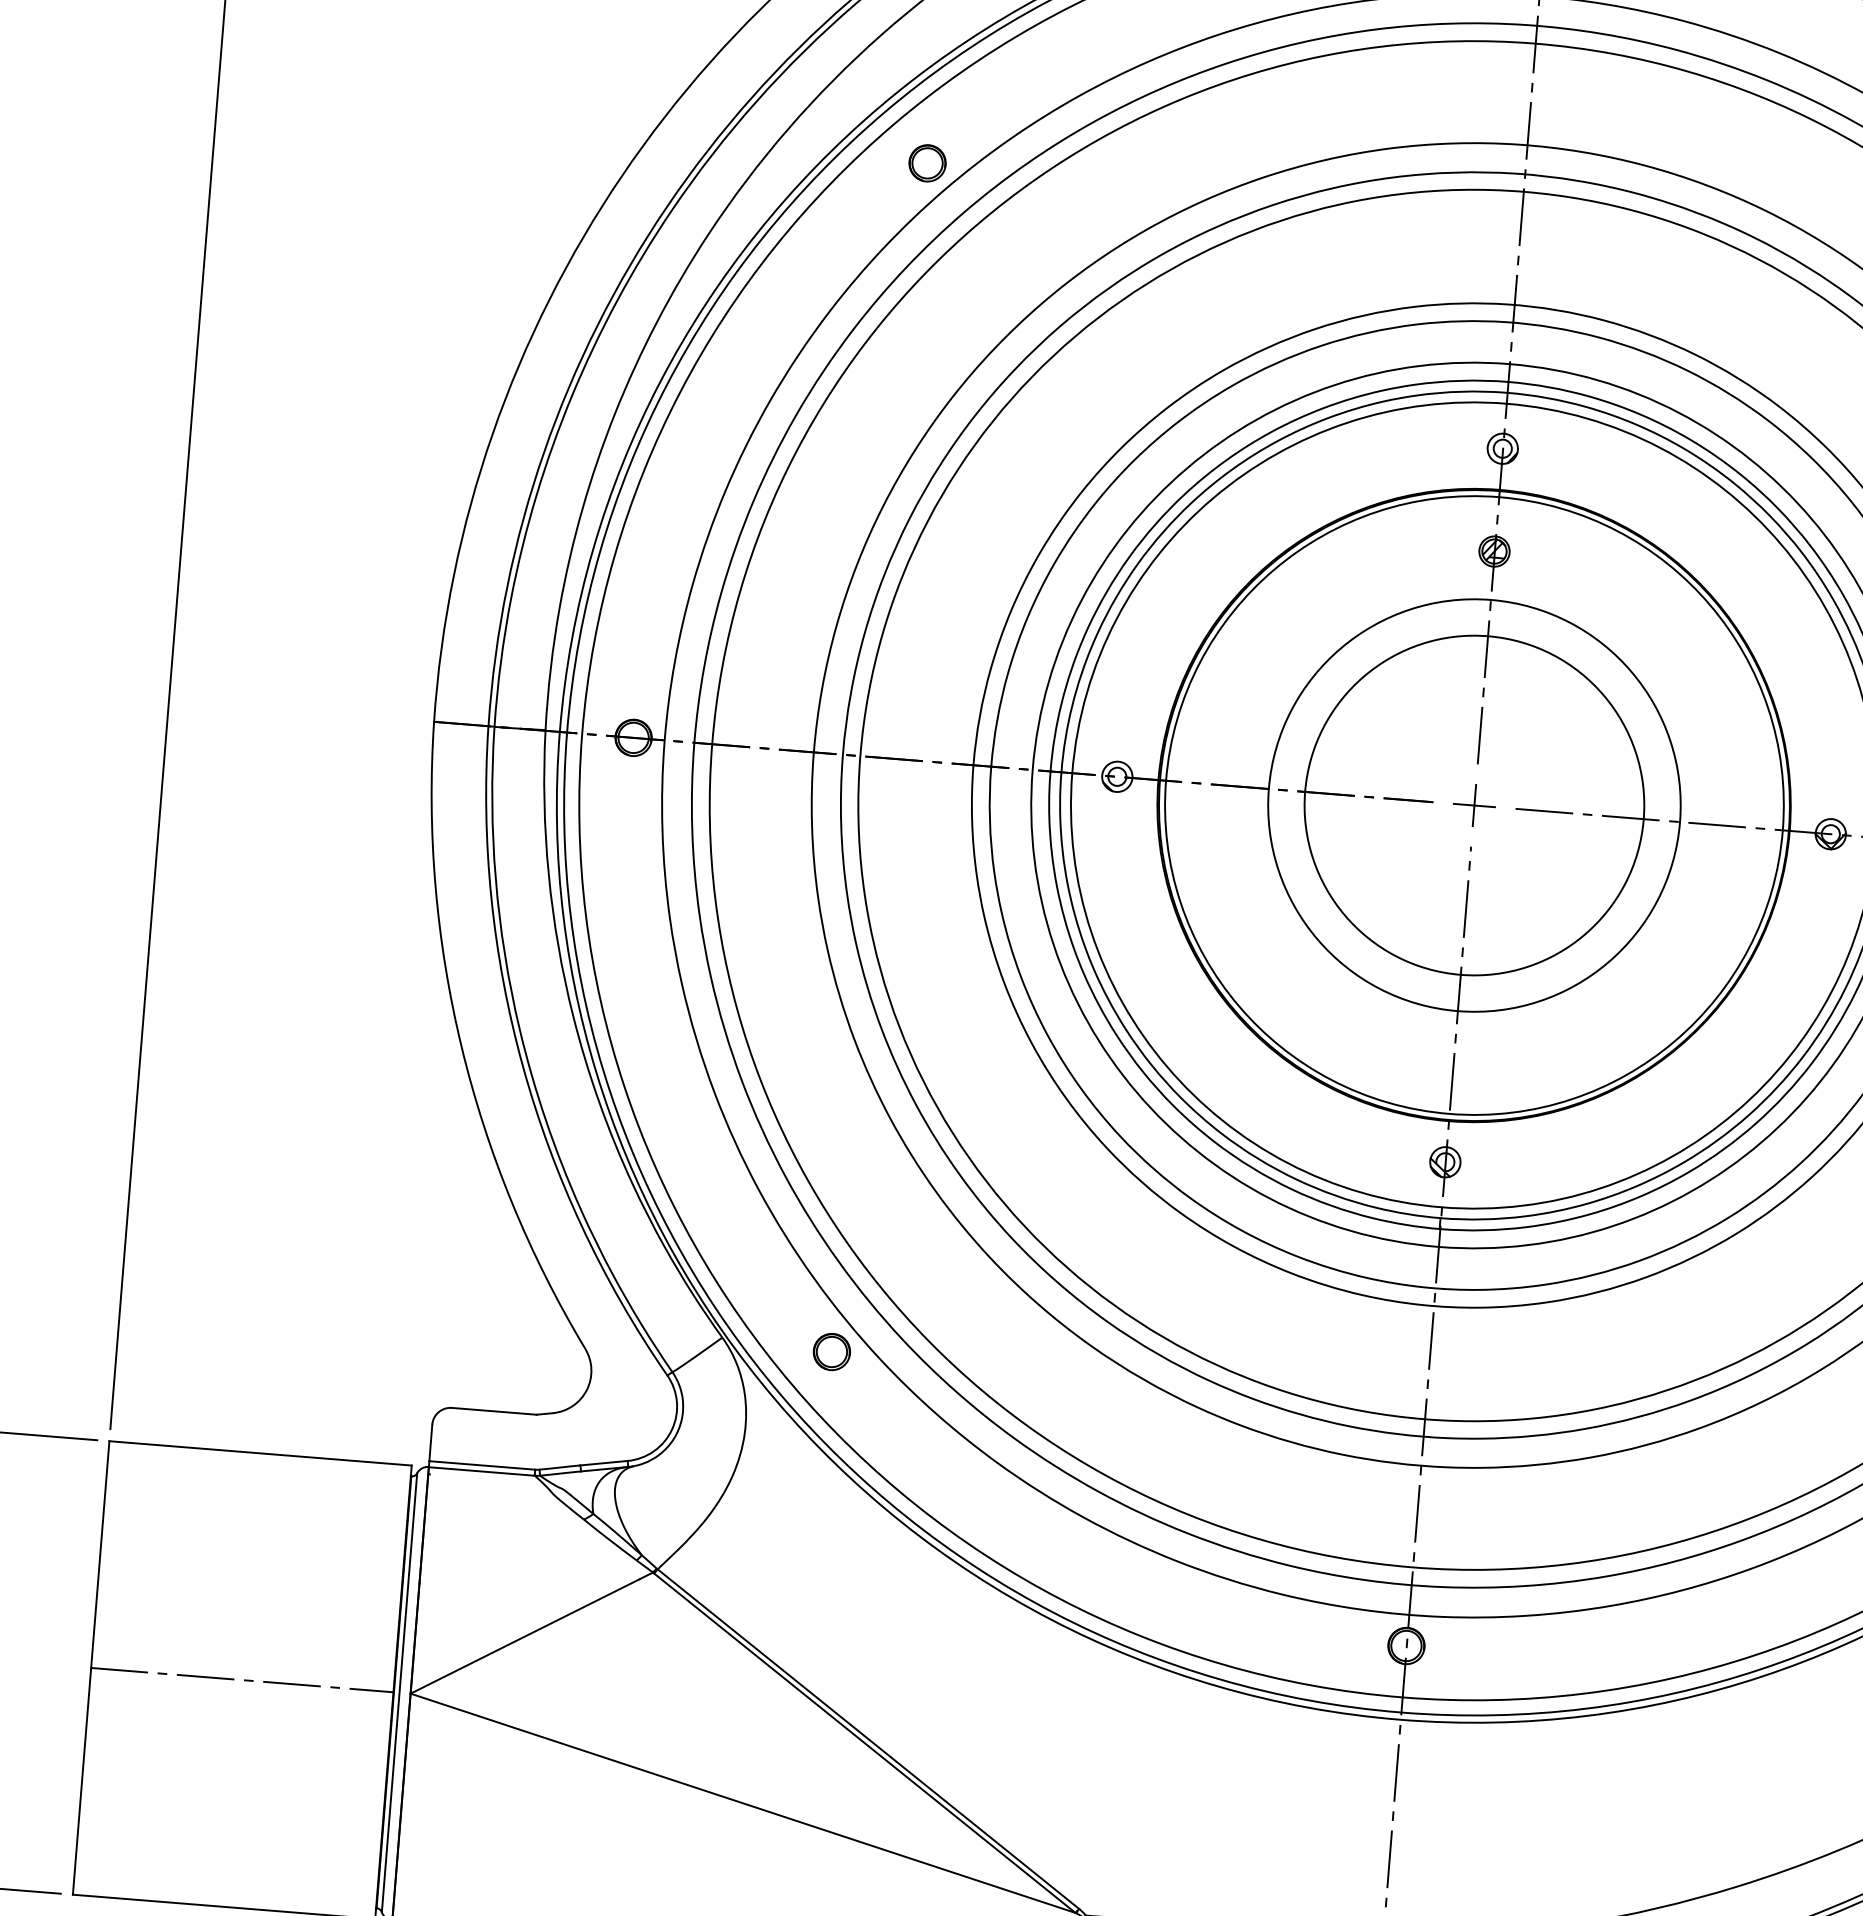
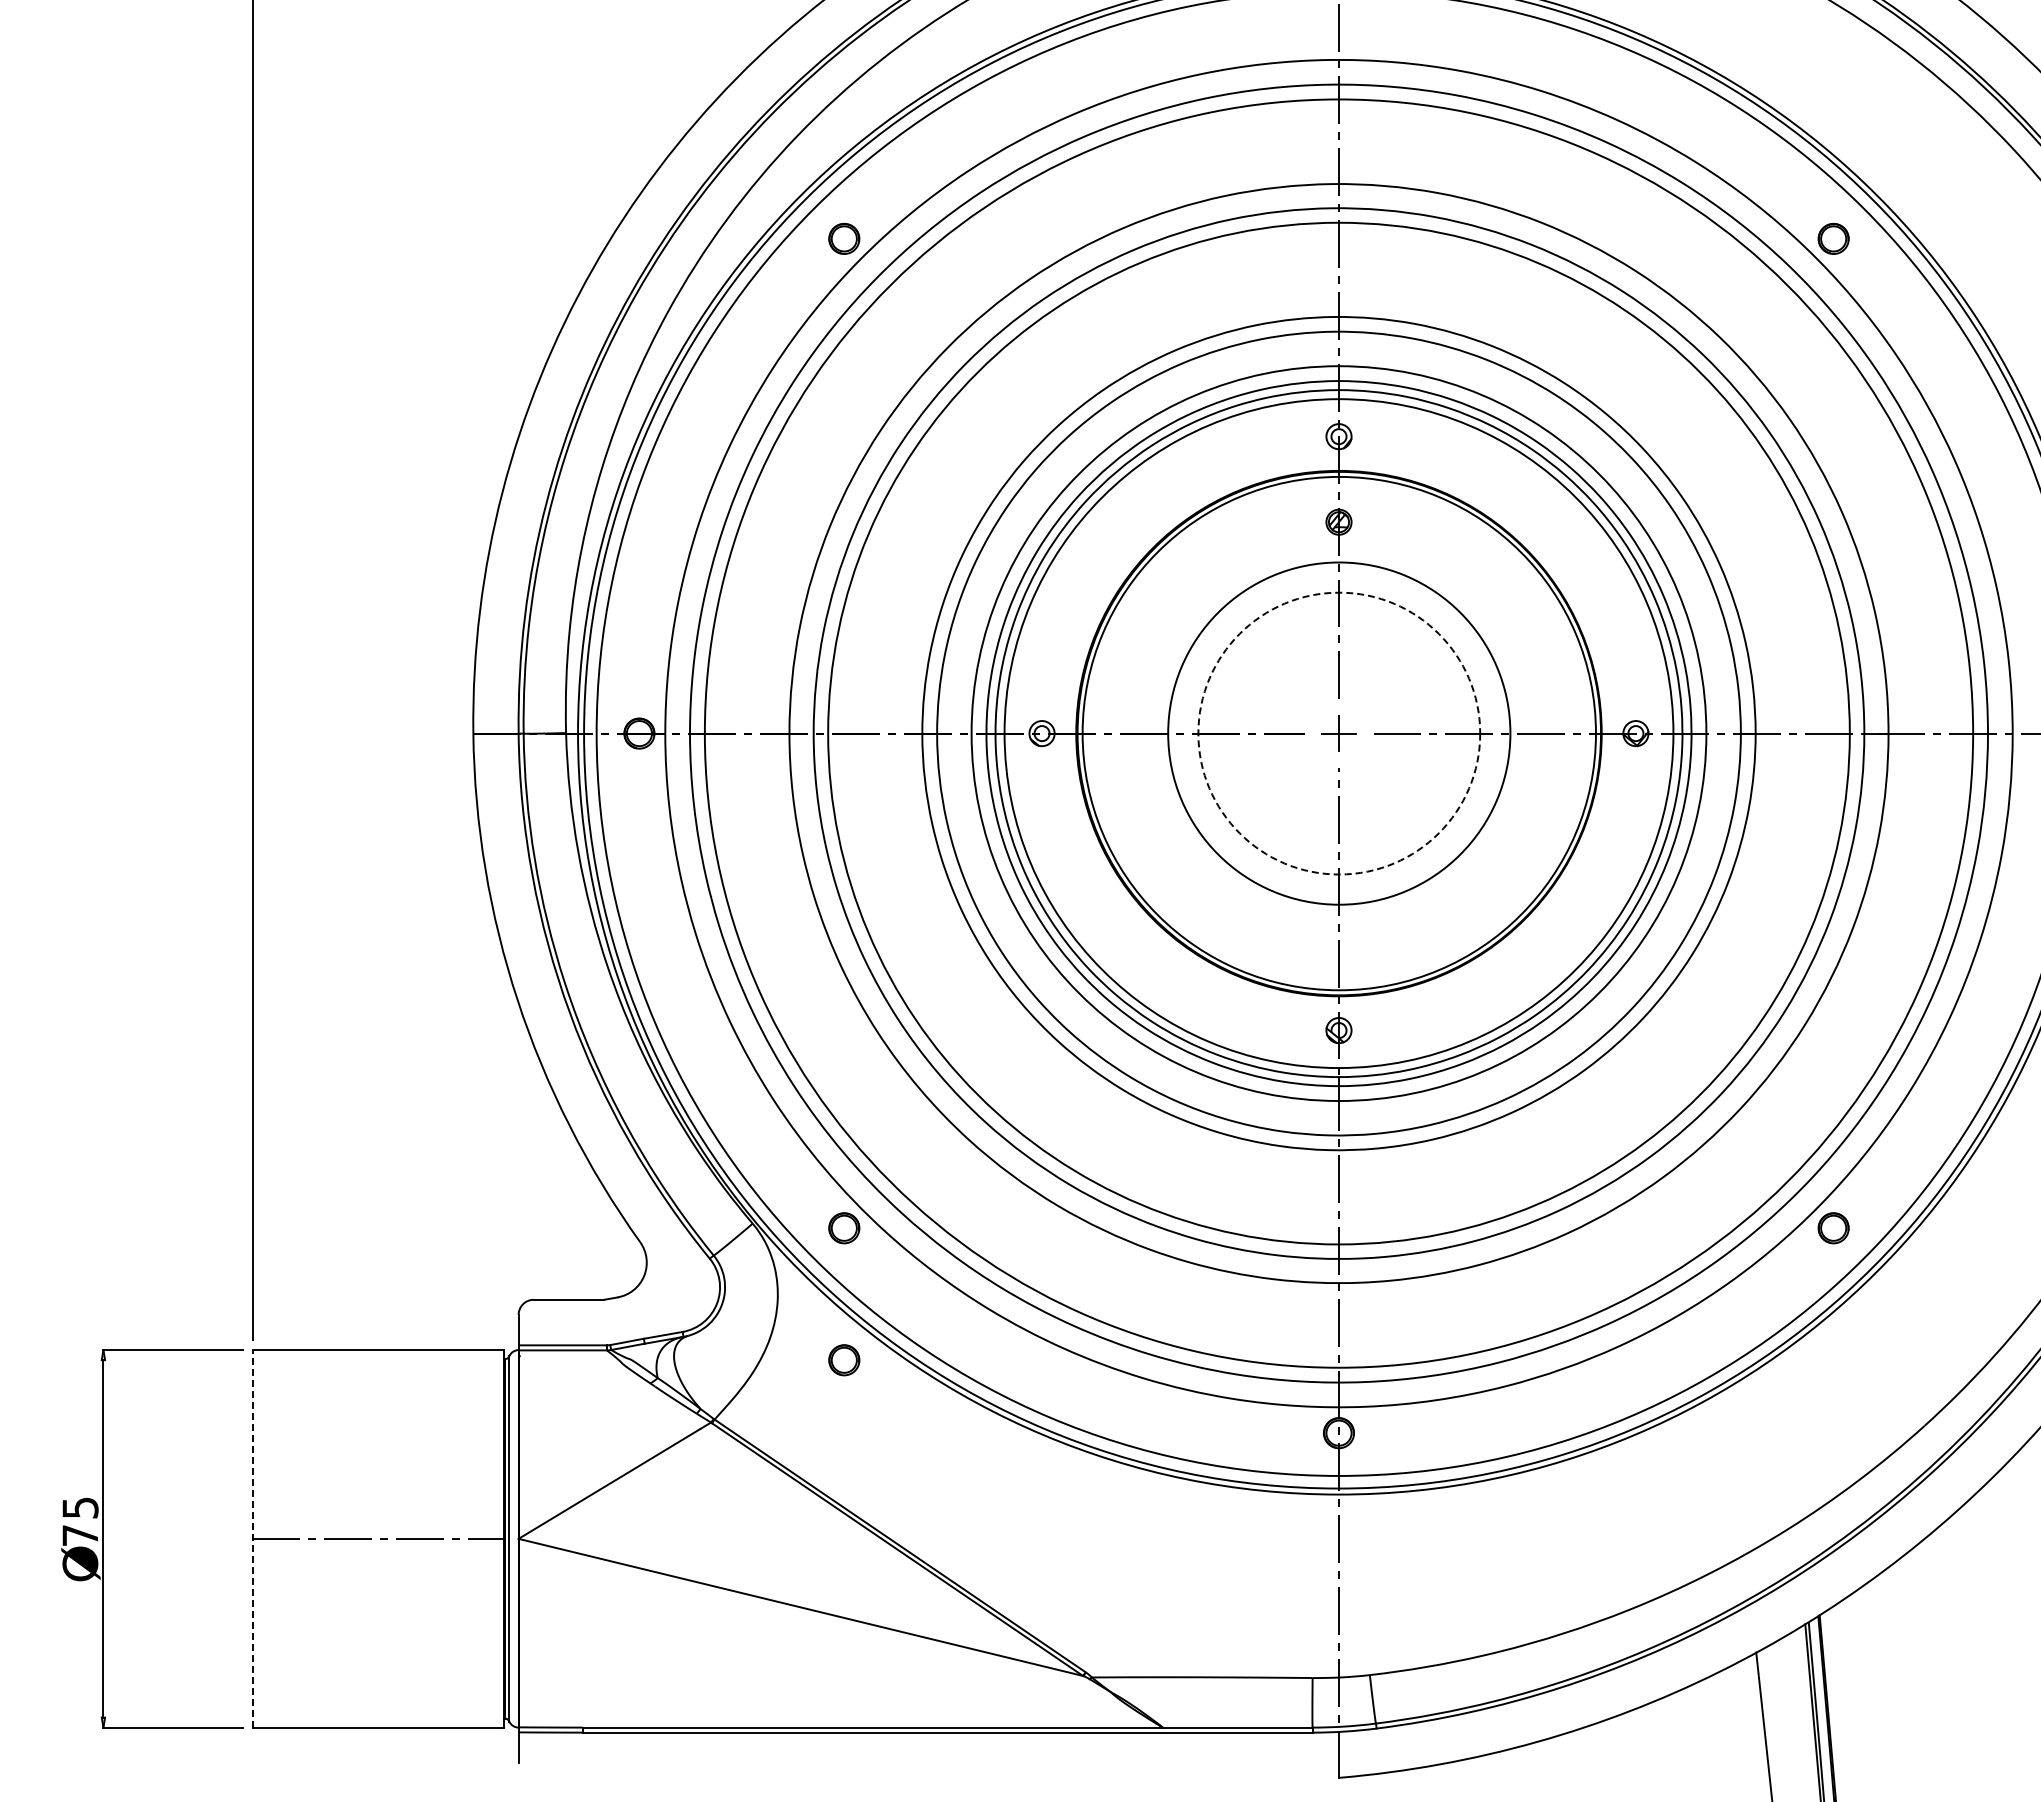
circle: (1474, 805) -> (1339, 733), solid -> dashed
part: (819, 1510) -> (844, 1360), added
line: (90, 1667) -> (252, 1538), solid -> dashed

